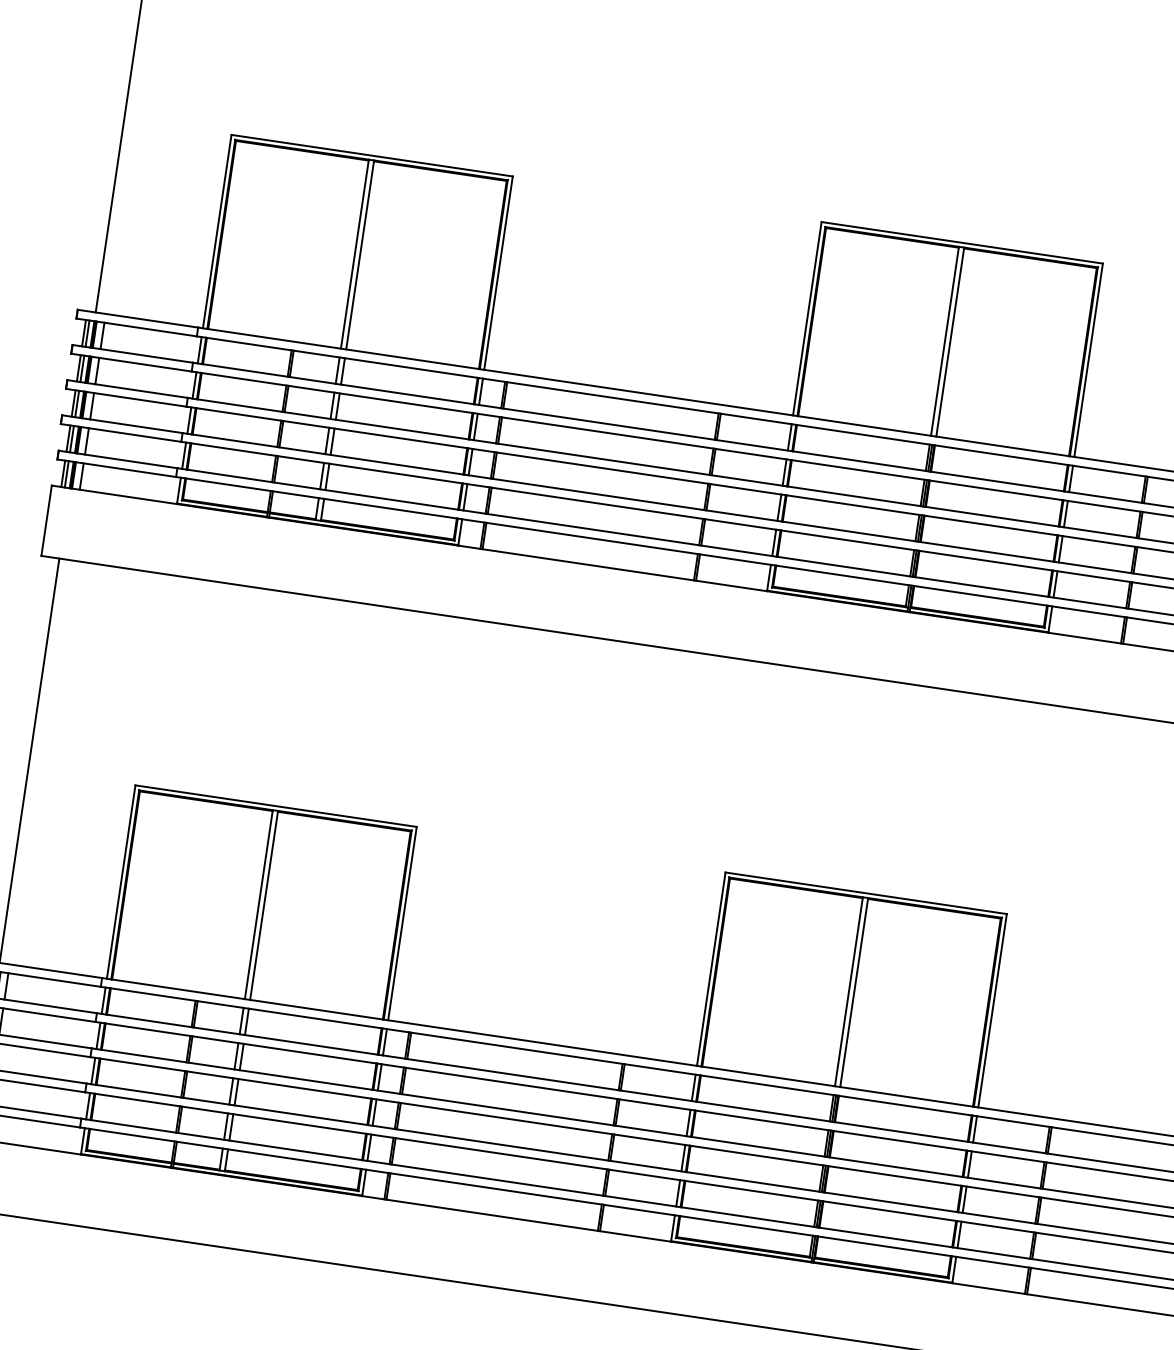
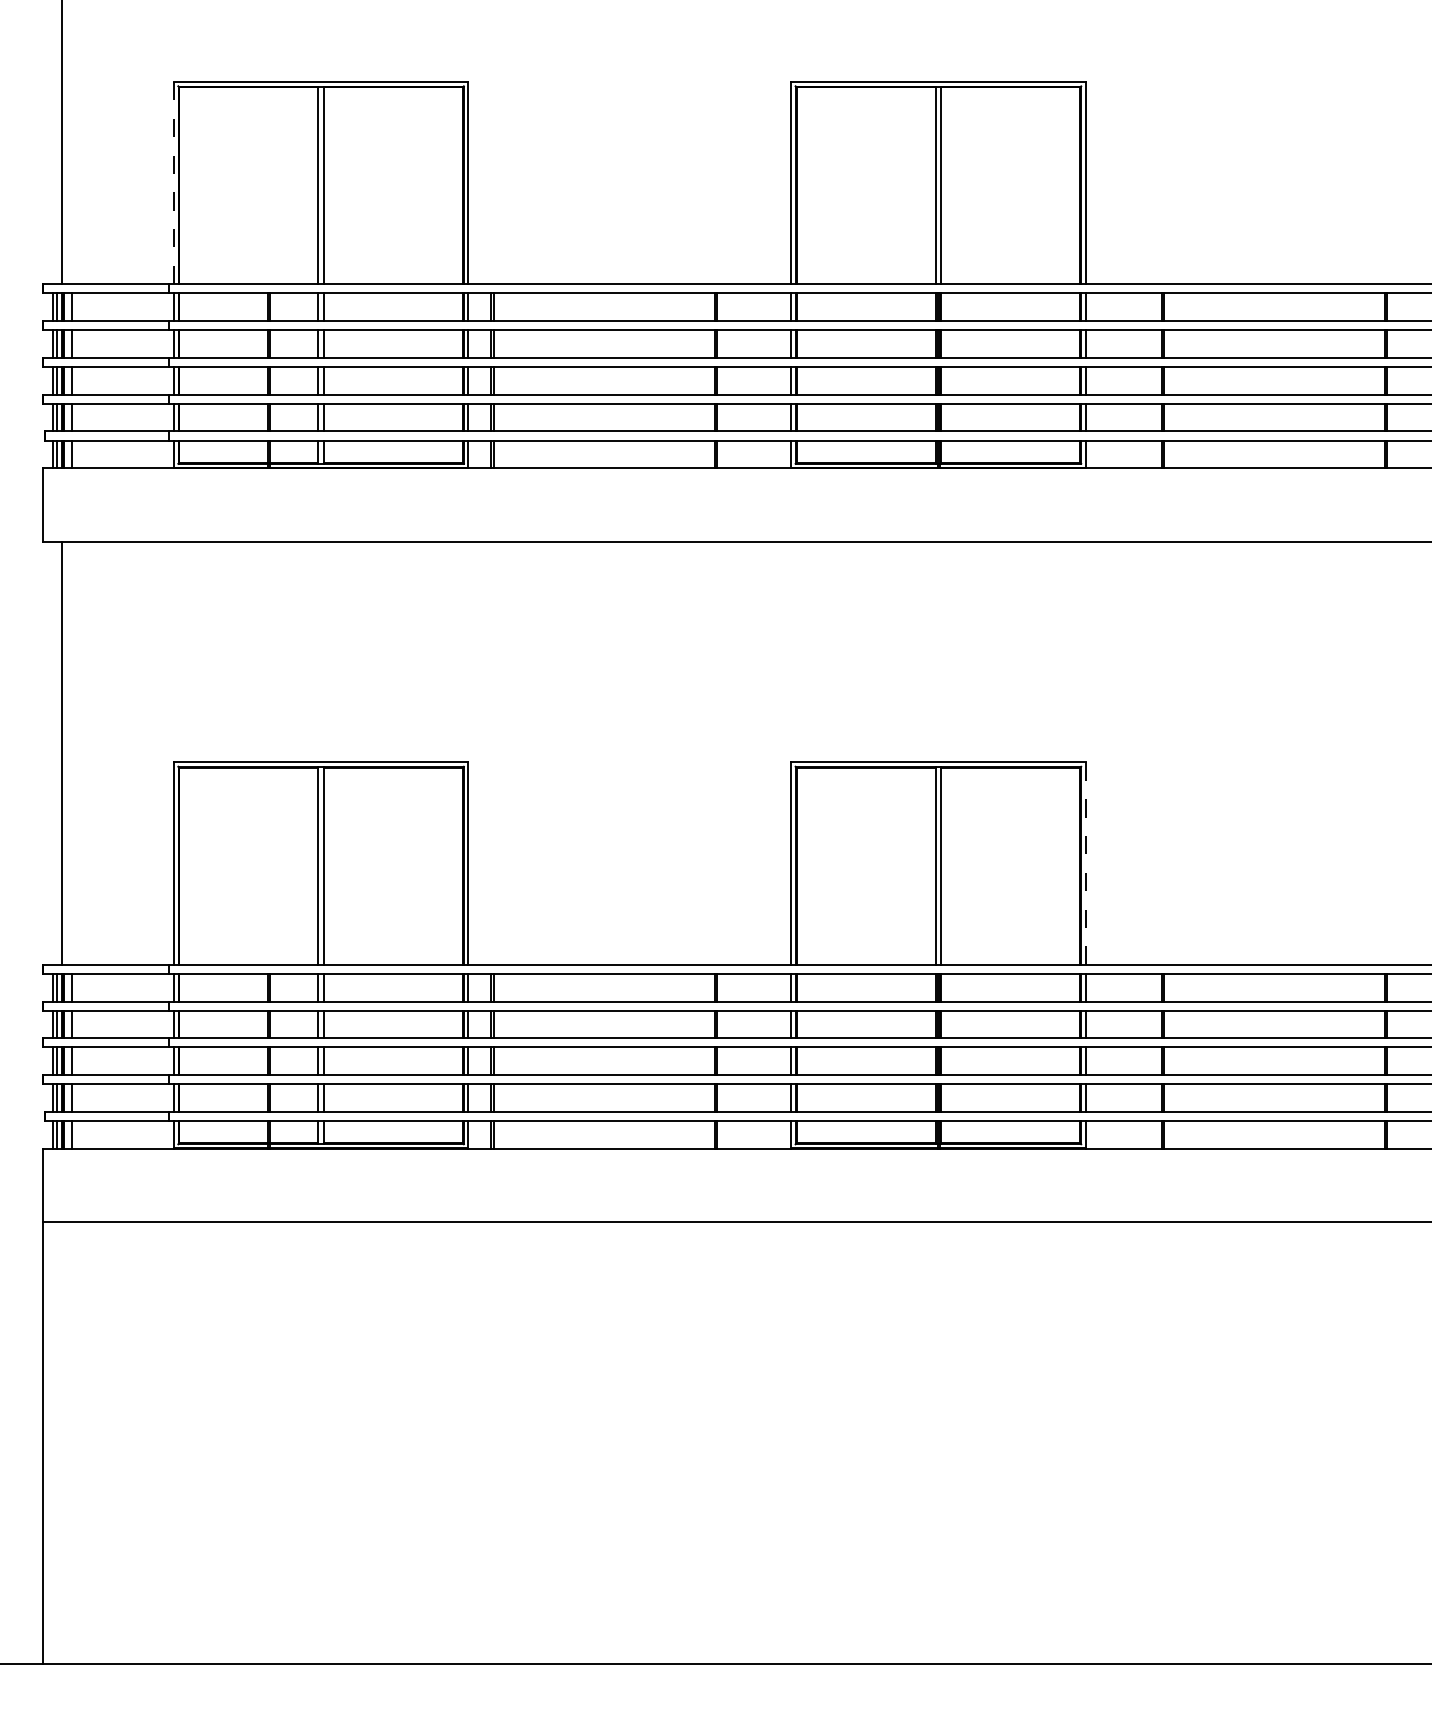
line: (216, 230) -> (173, 182), solid -> dashed
line: (992, 1011) -> (1085, 864), solid -> dashed

